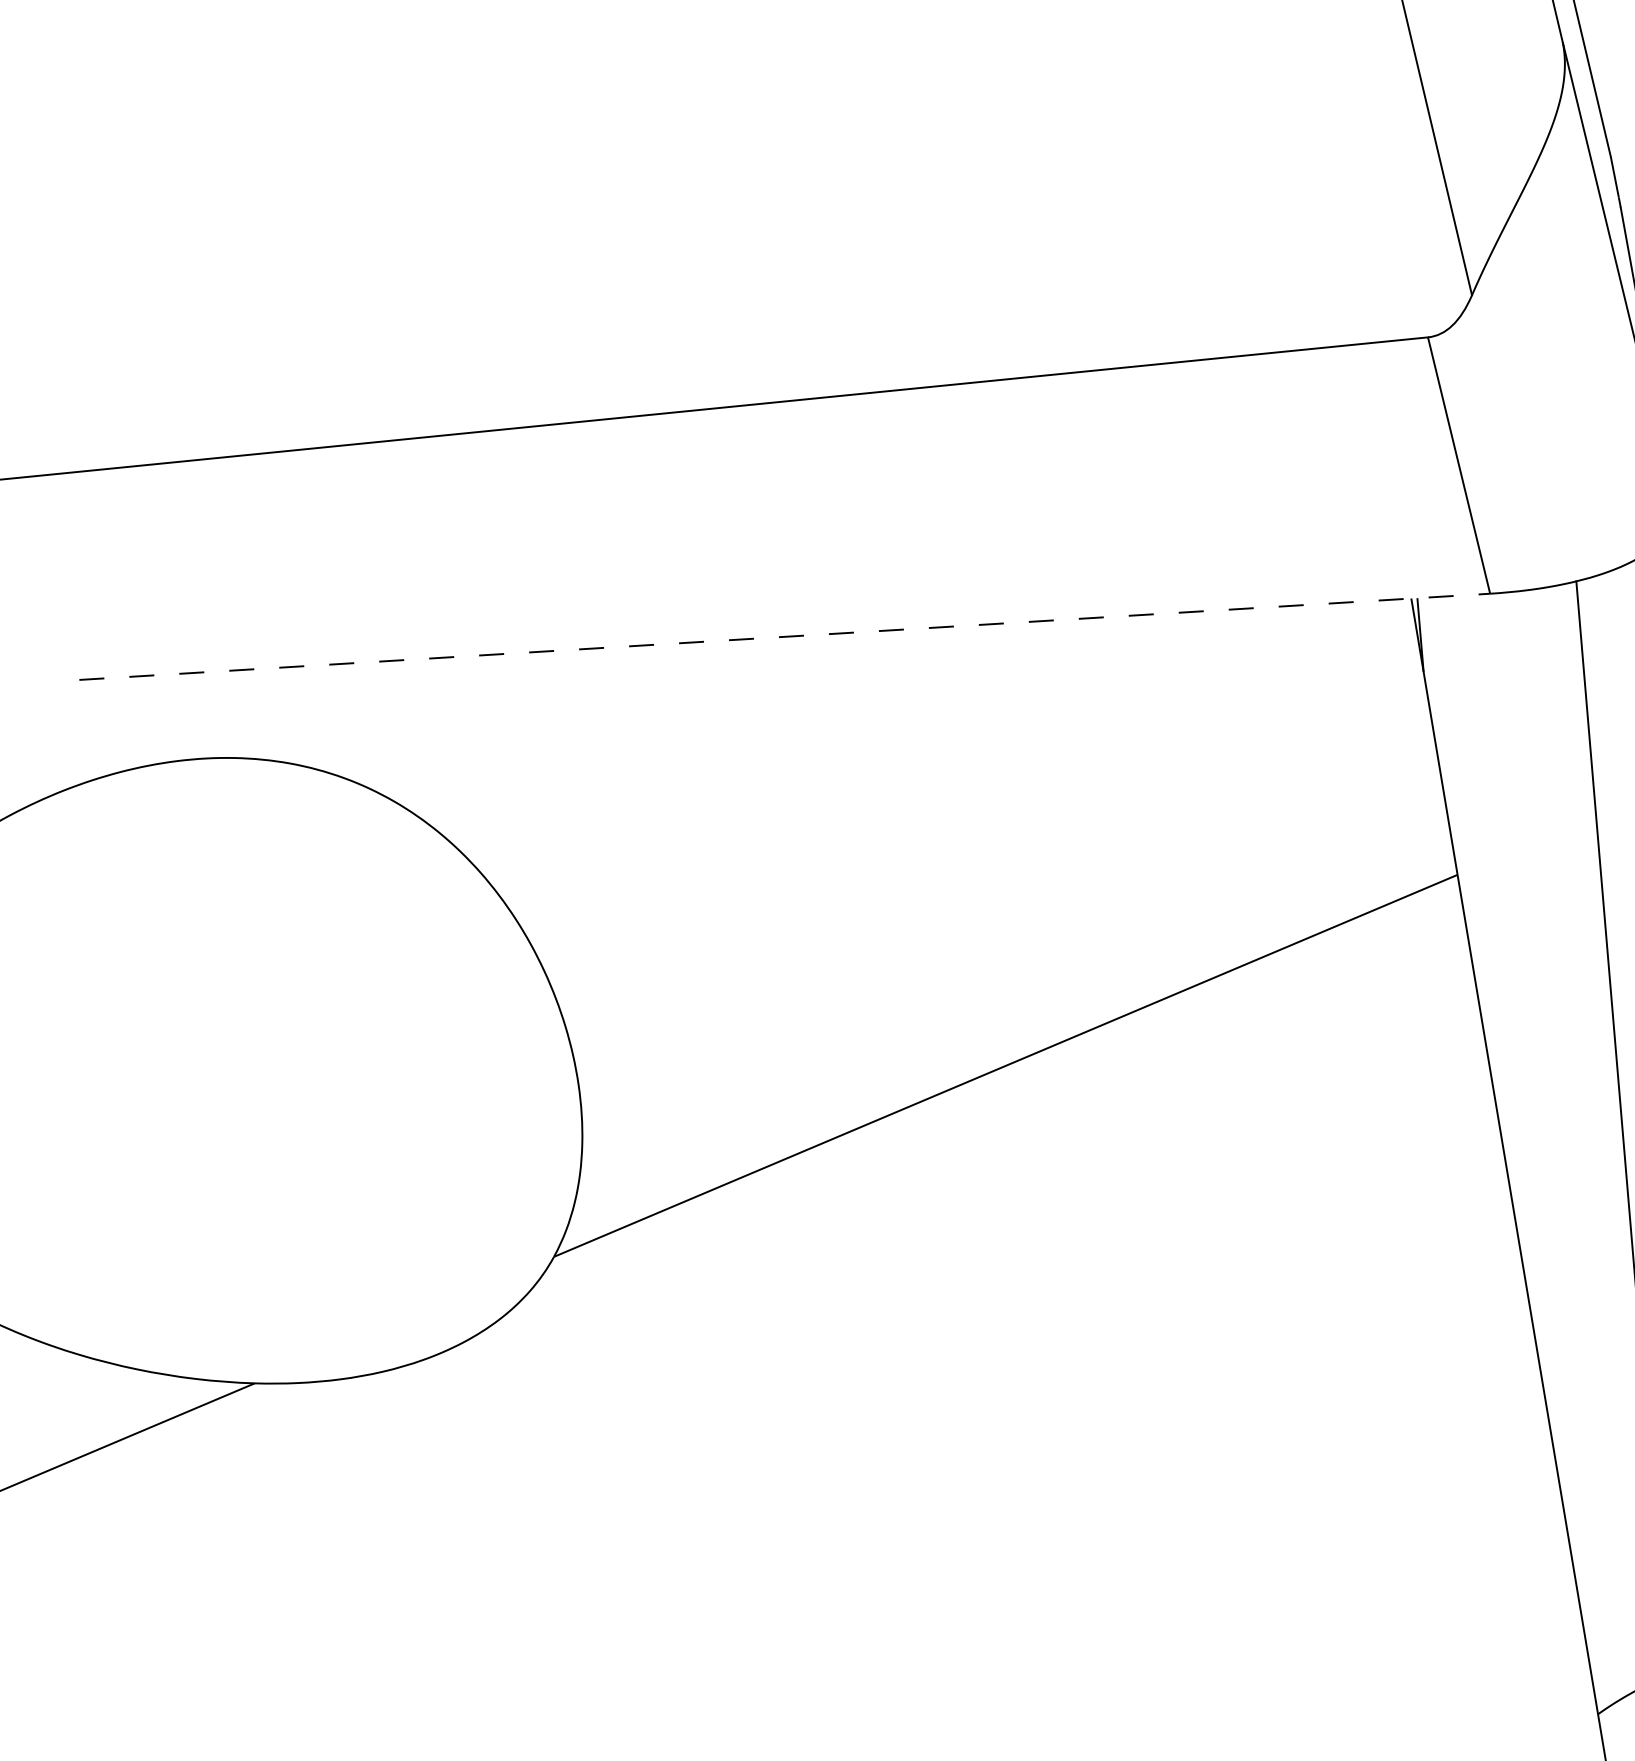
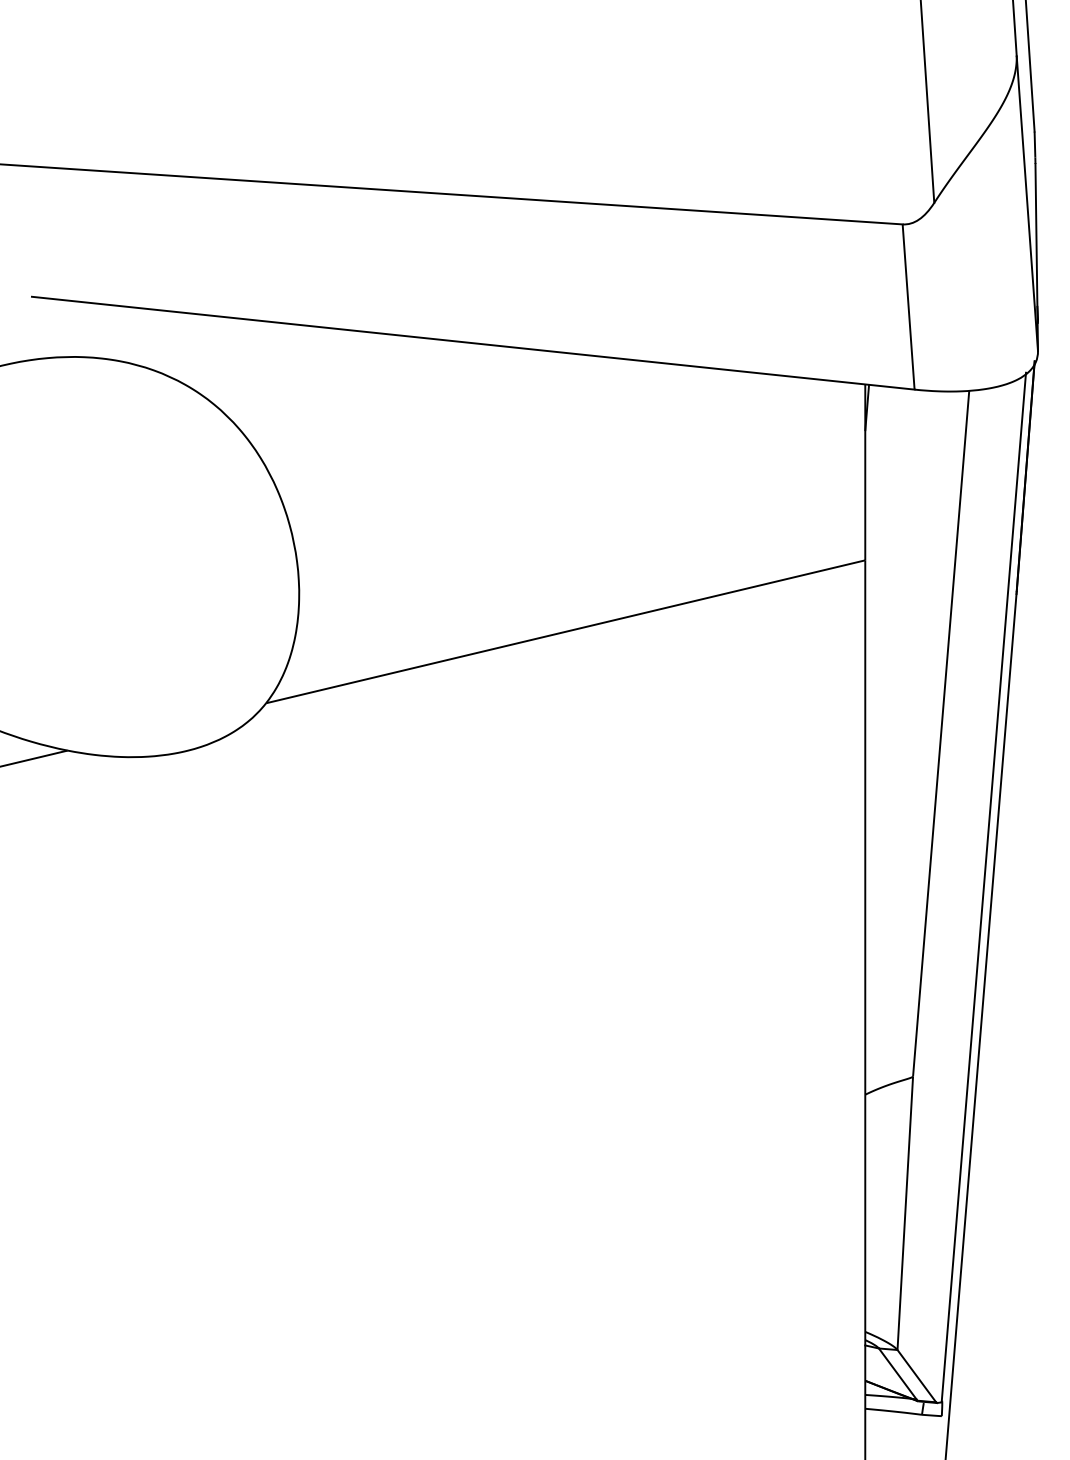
line: (785, 637) -> (473, 343), dashed -> solid

